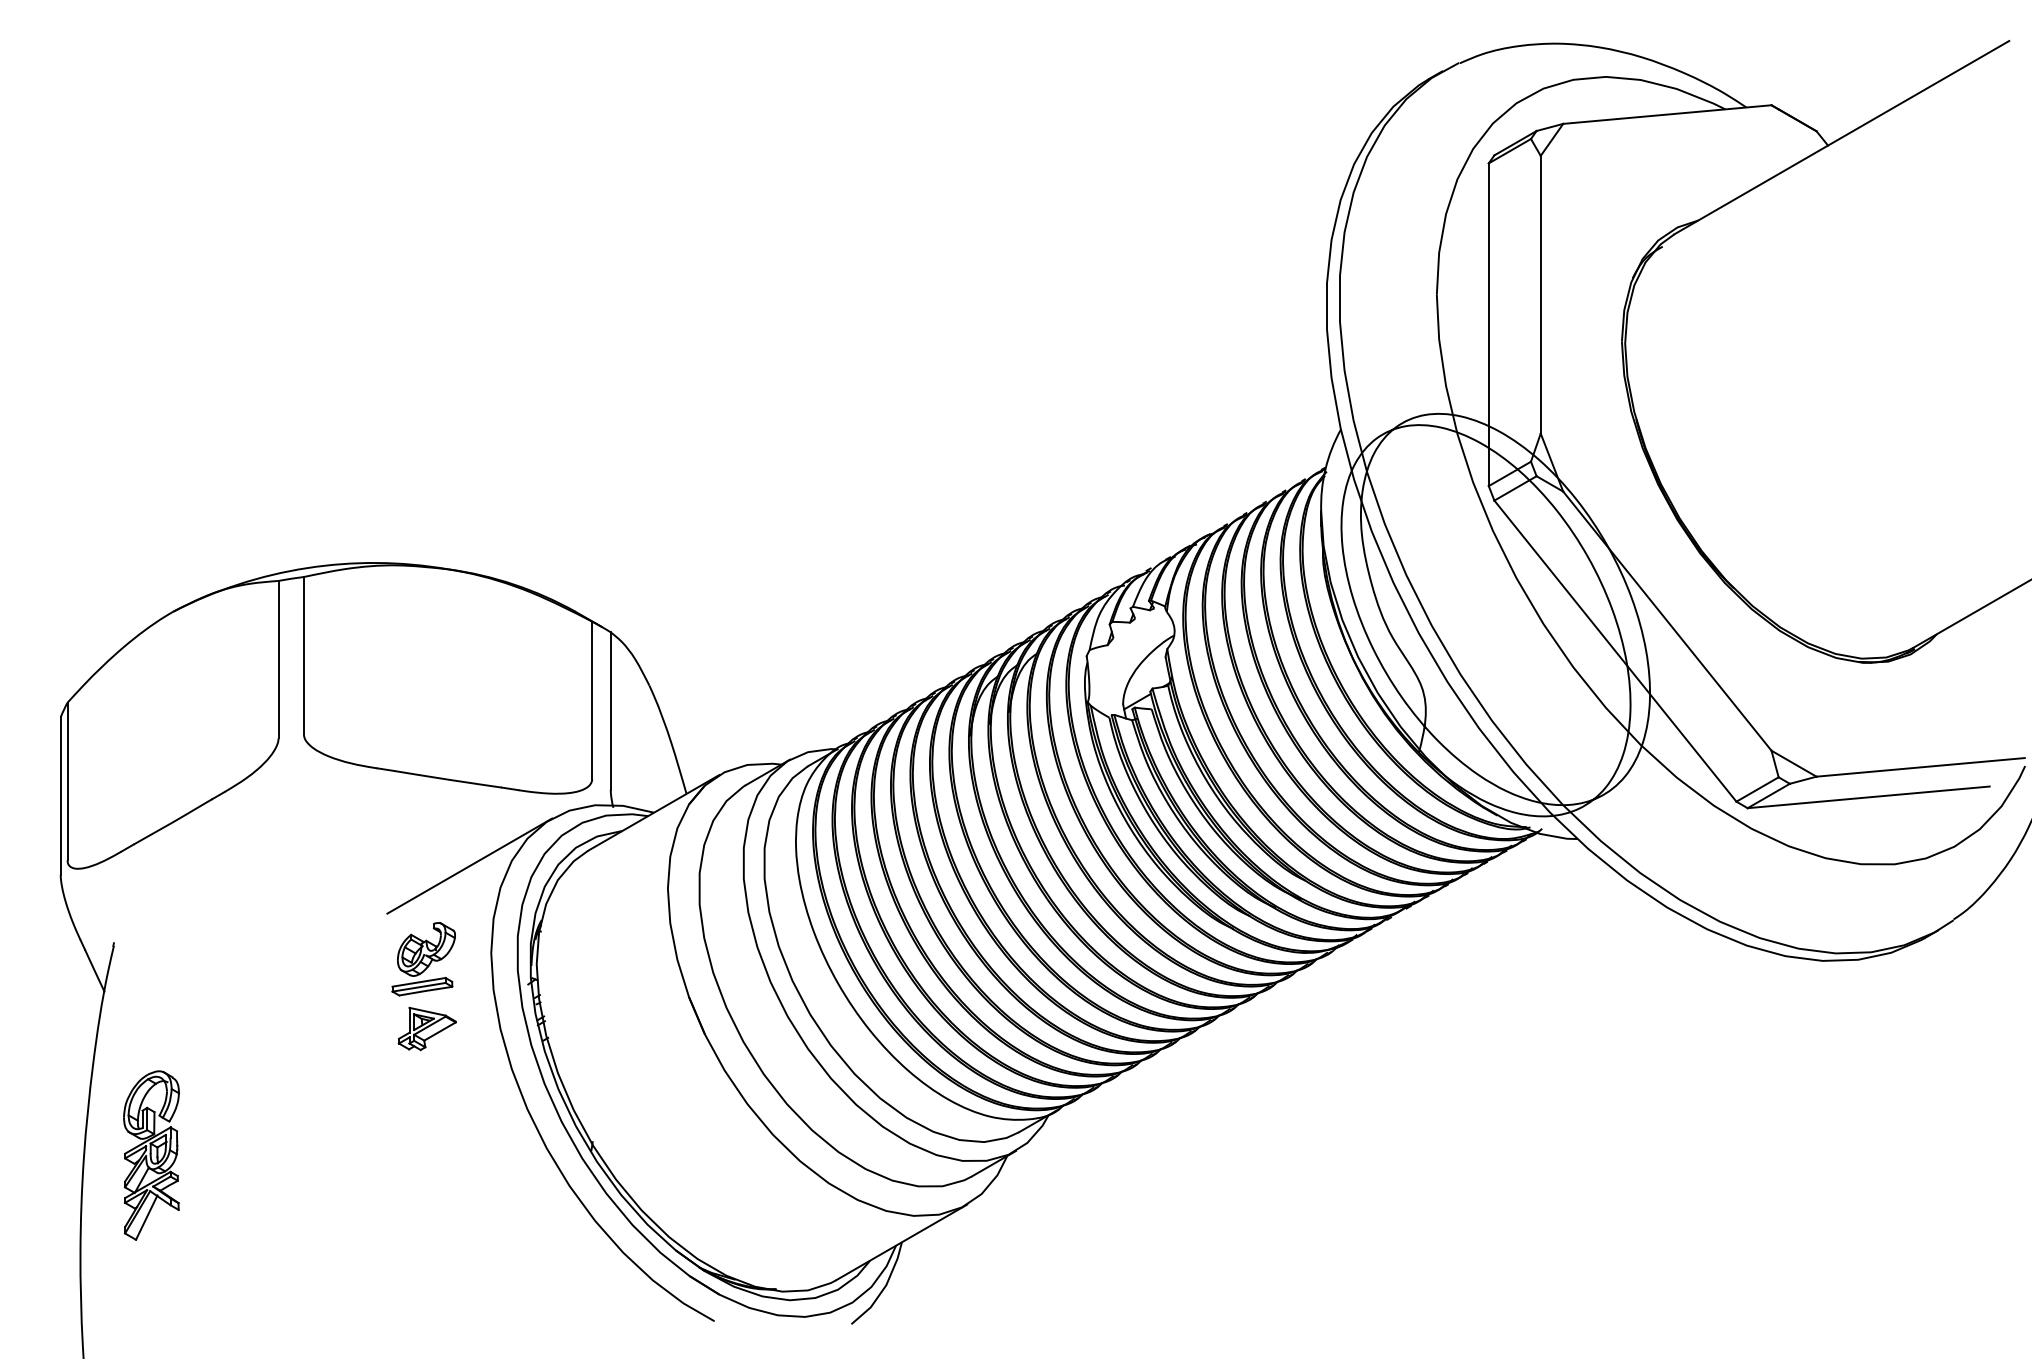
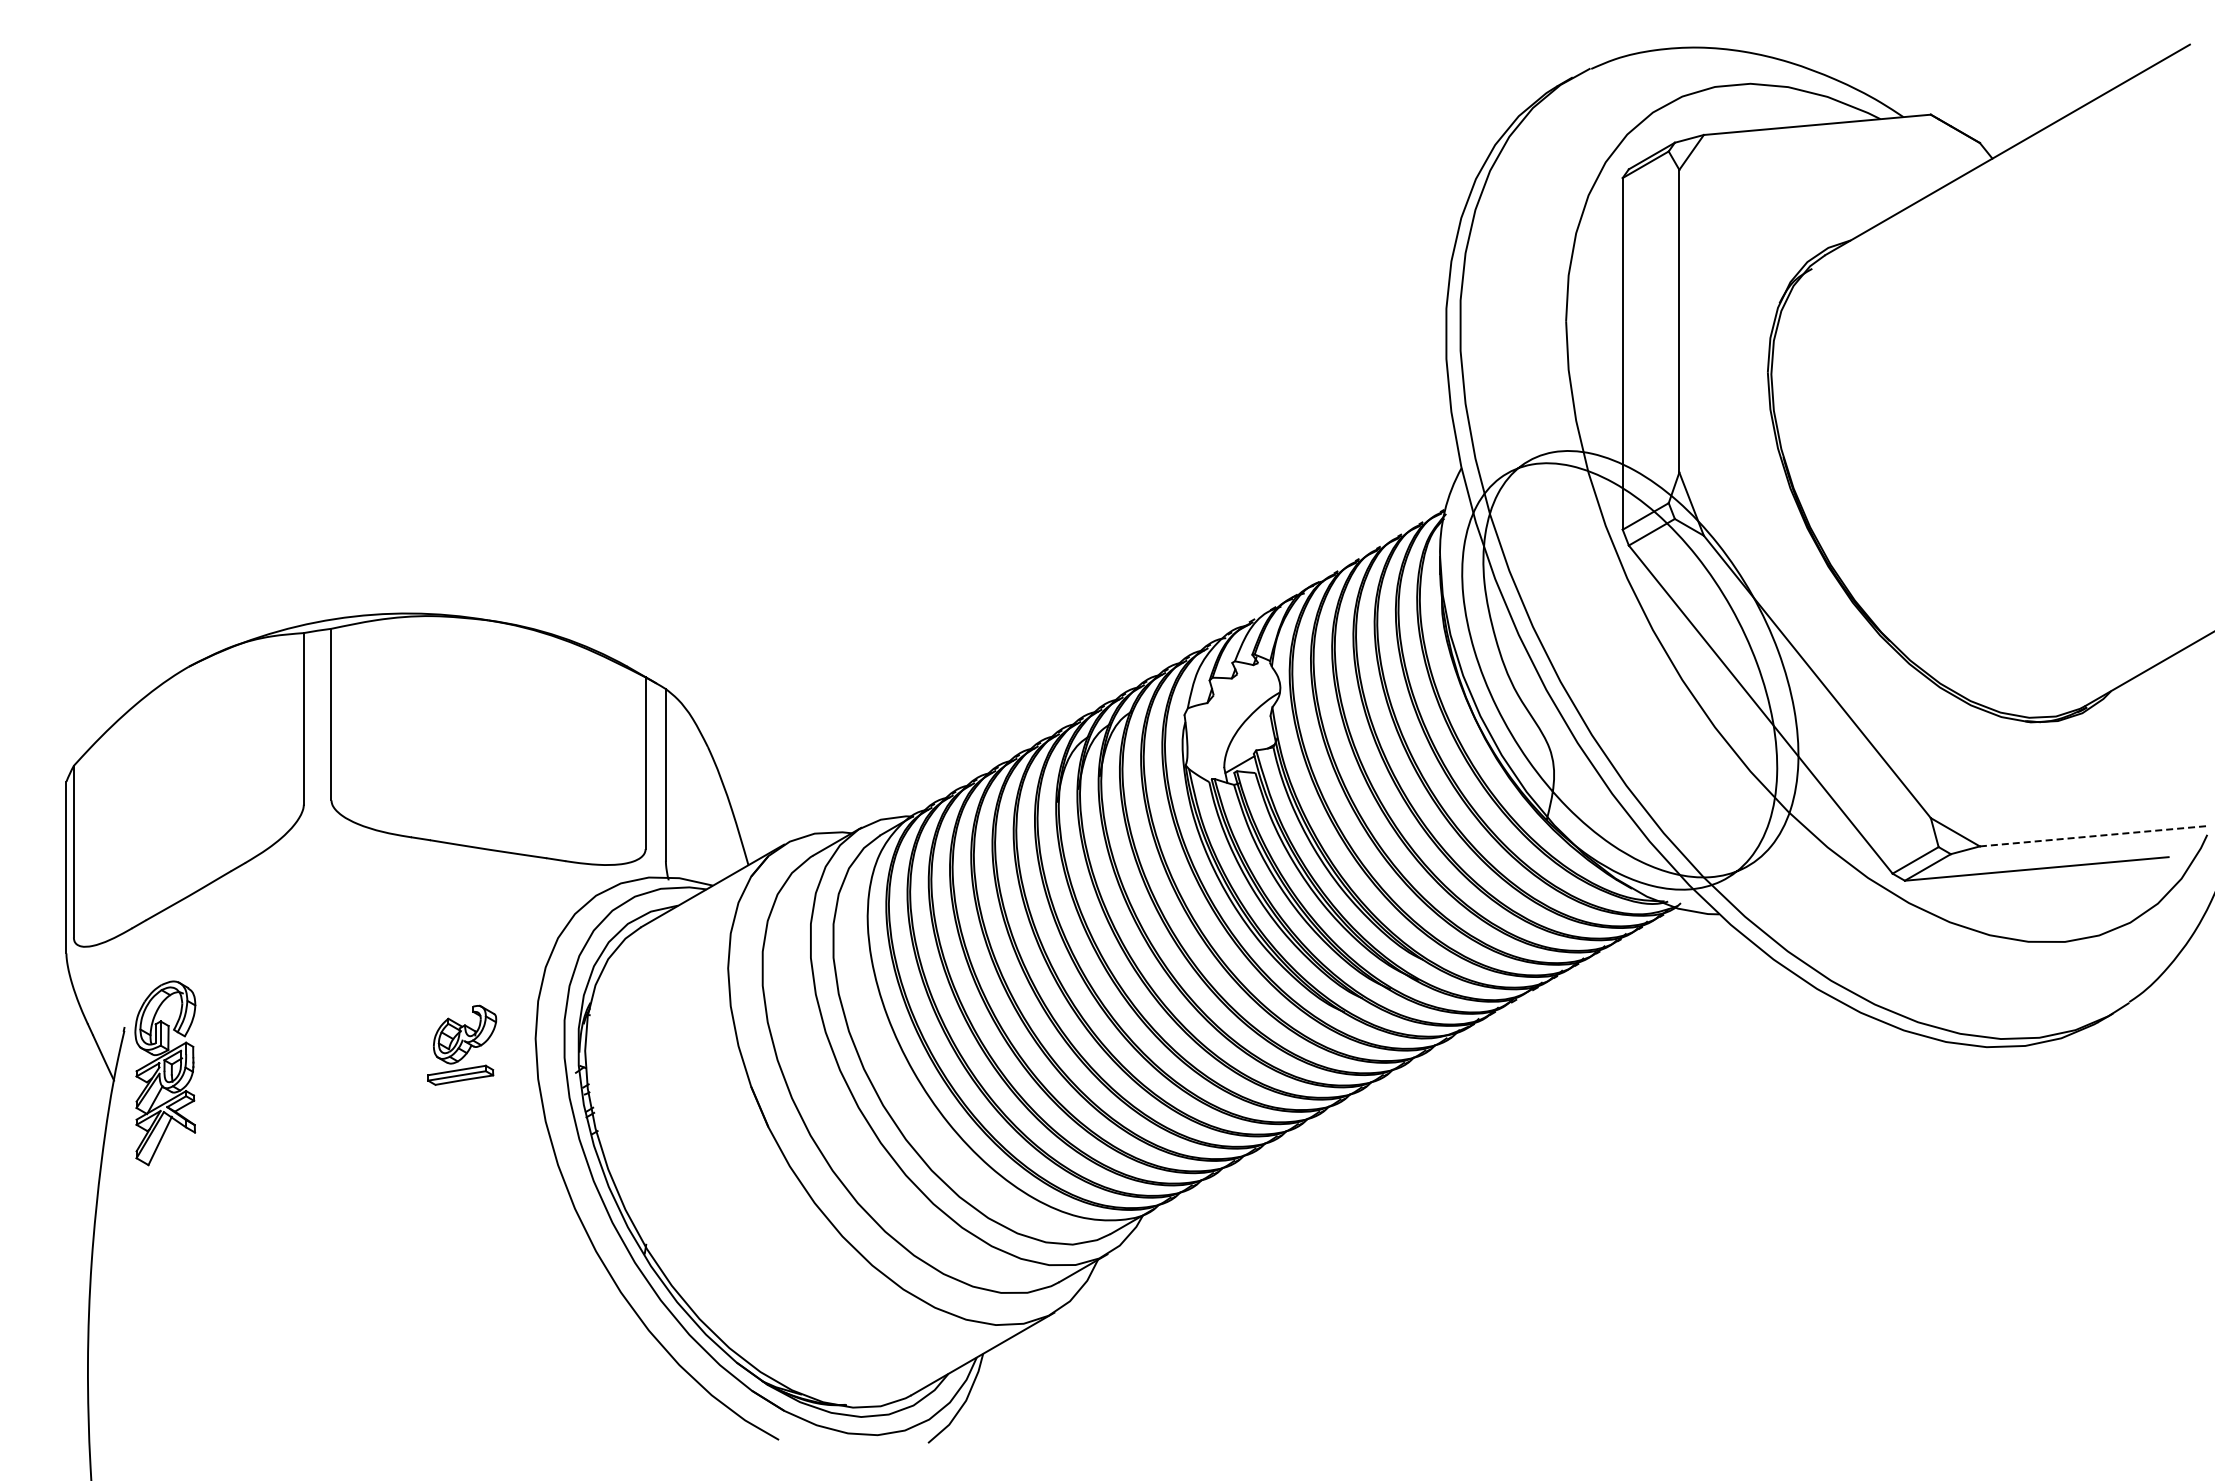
line: (1920, 767) -> (2093, 836), solid -> dashed
line: (469, 865) -> (511, 943), removed
part: (426, 1029) -> (465, 1121), removed
part: (151, 1155) -> (165, 1073), moved

